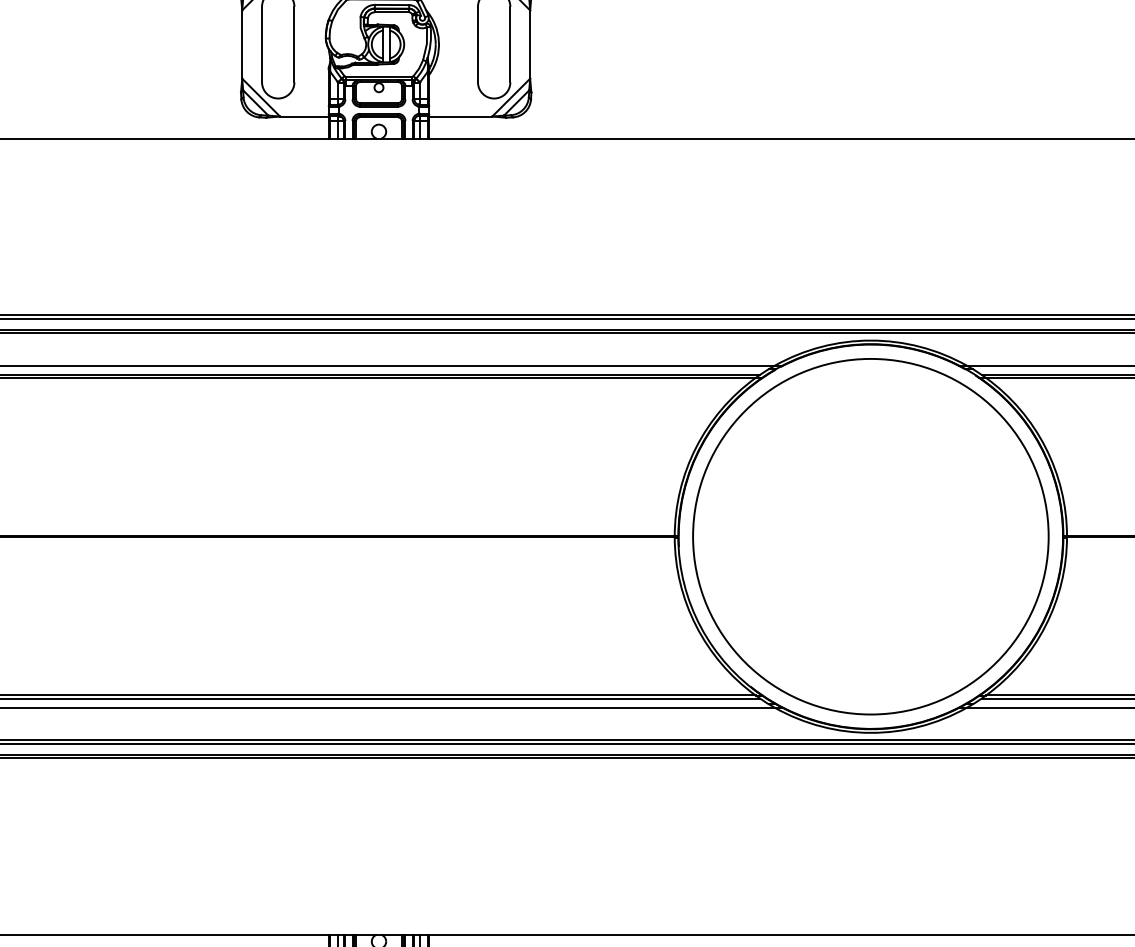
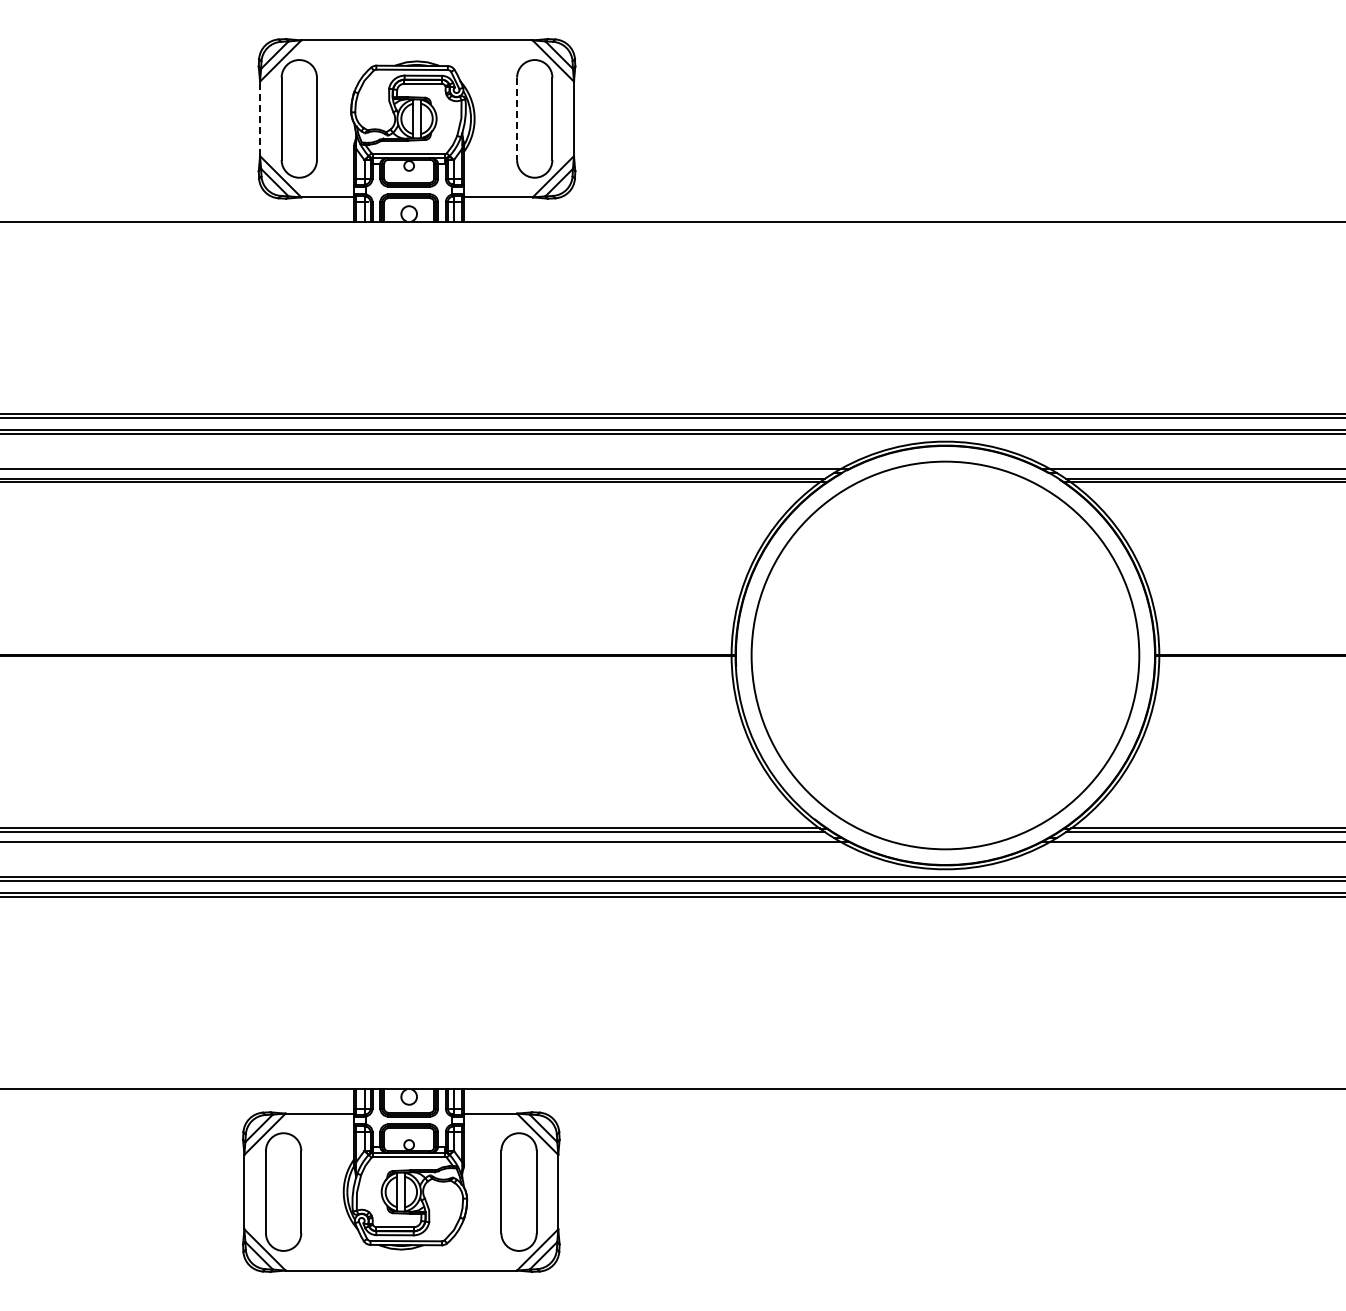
line: (242, 44) -> (260, 118), solid -> dashed
line: (478, 45) -> (517, 119), solid -> dashed

